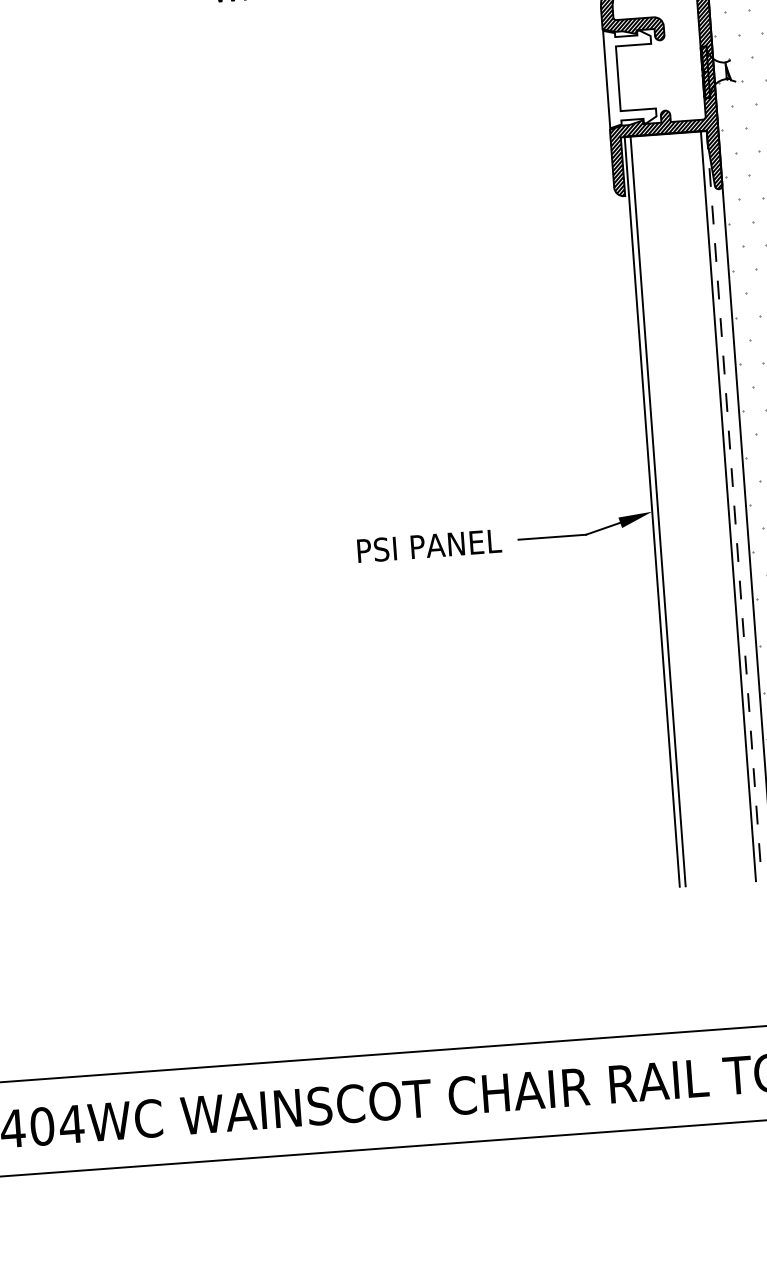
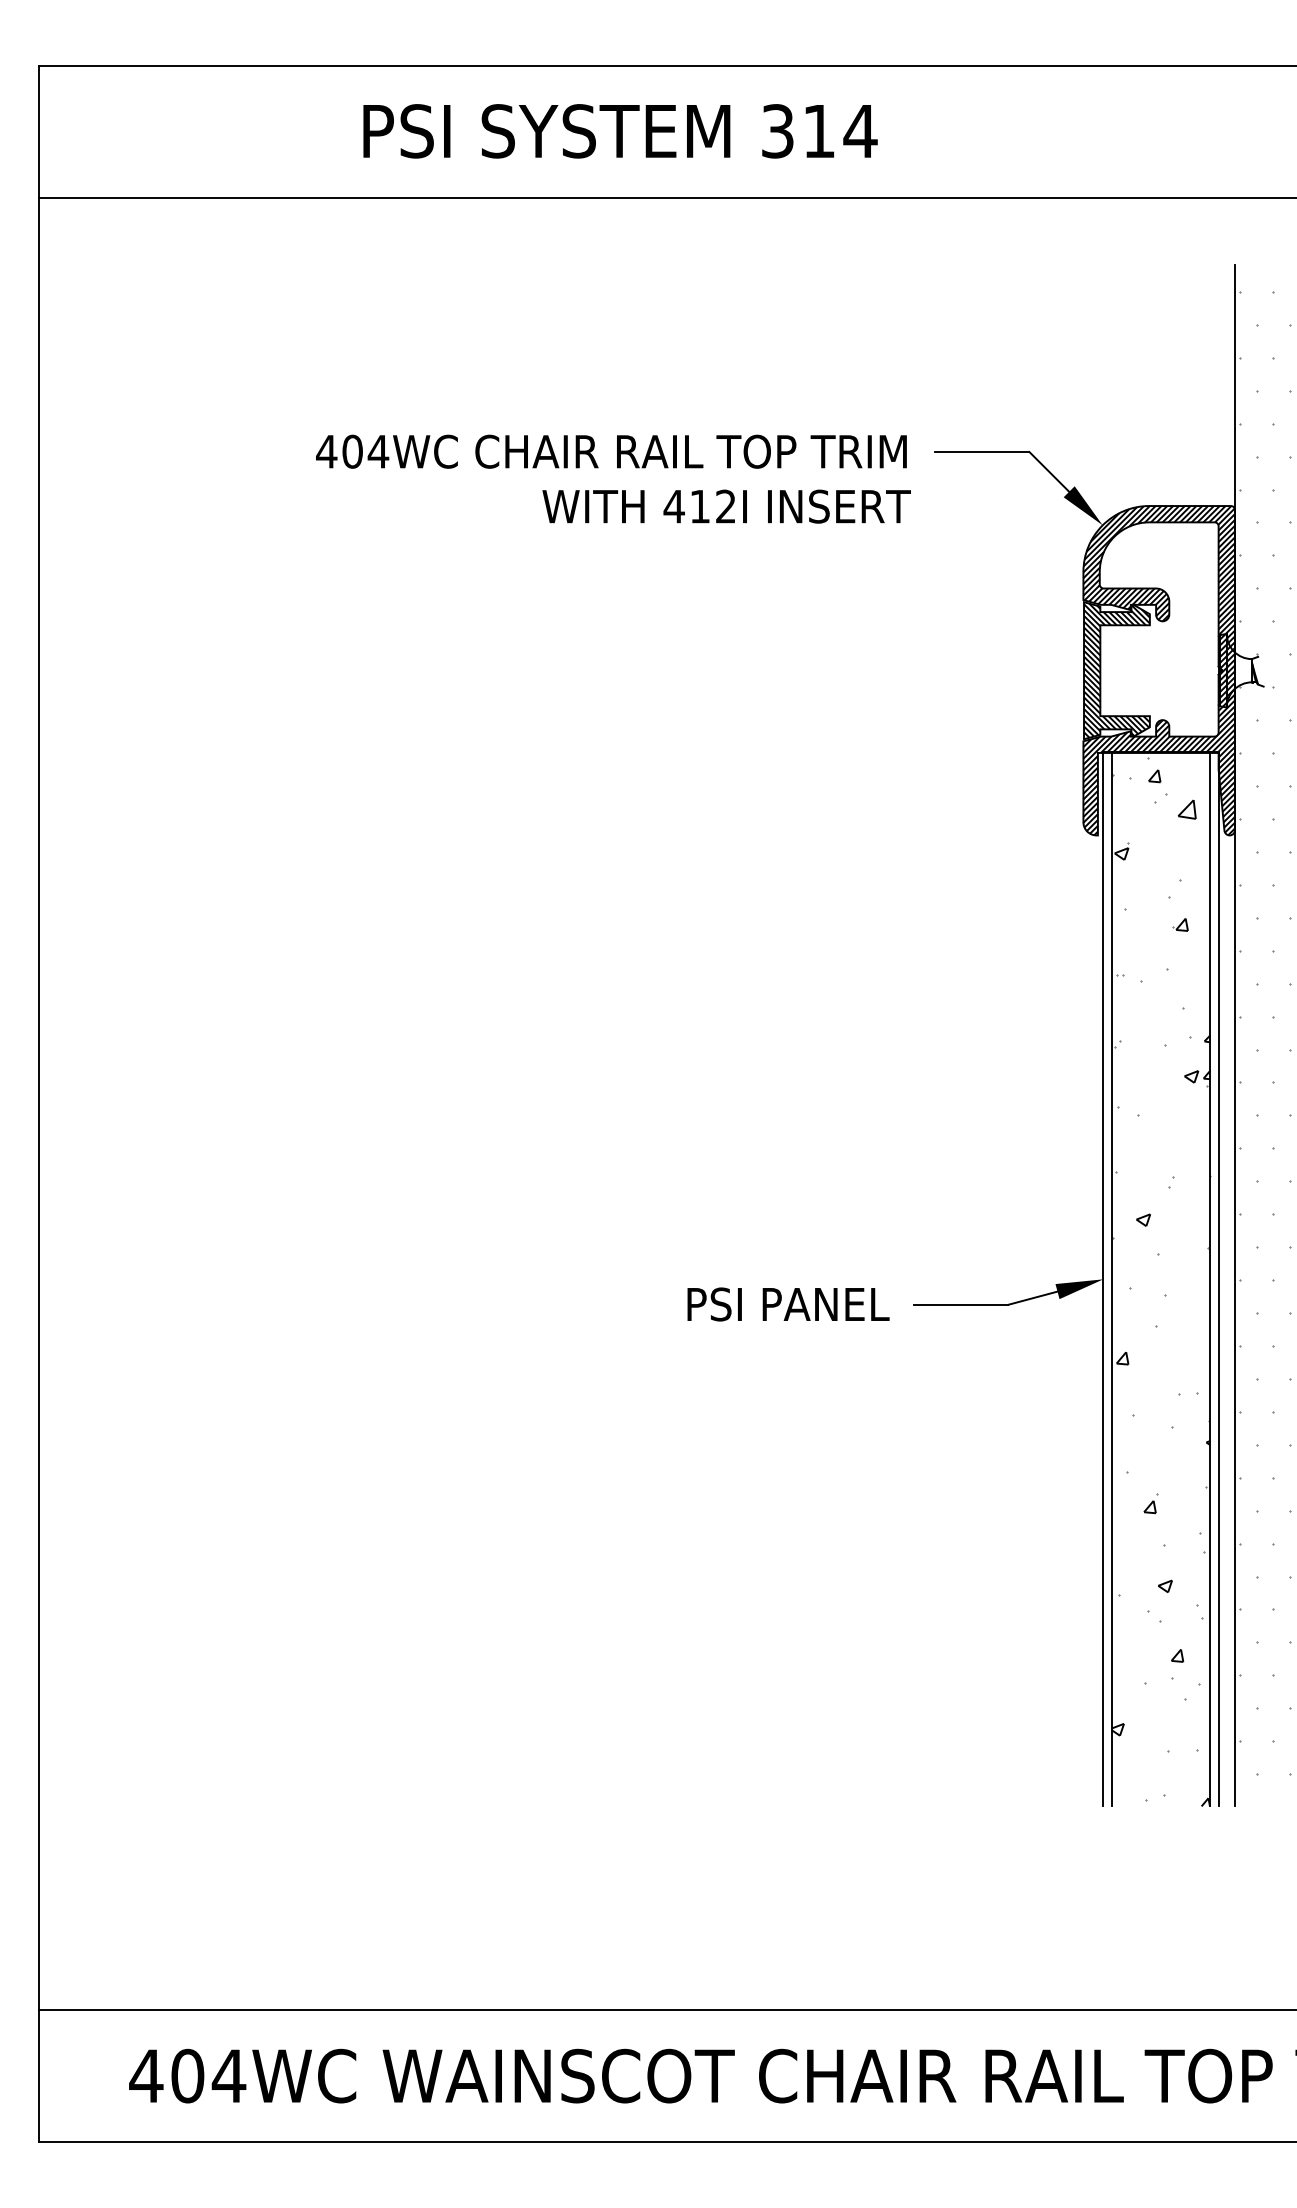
hatch: (629, 78) -> (1116, 671), added
line: (734, 505) -> (1218, 1279), dashed -> solid
hatch: (693, 510) -> (1160, 1281), added

